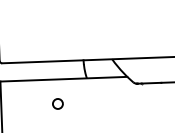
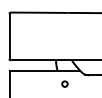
circle: (57, 102) -> (64, 83), moved

